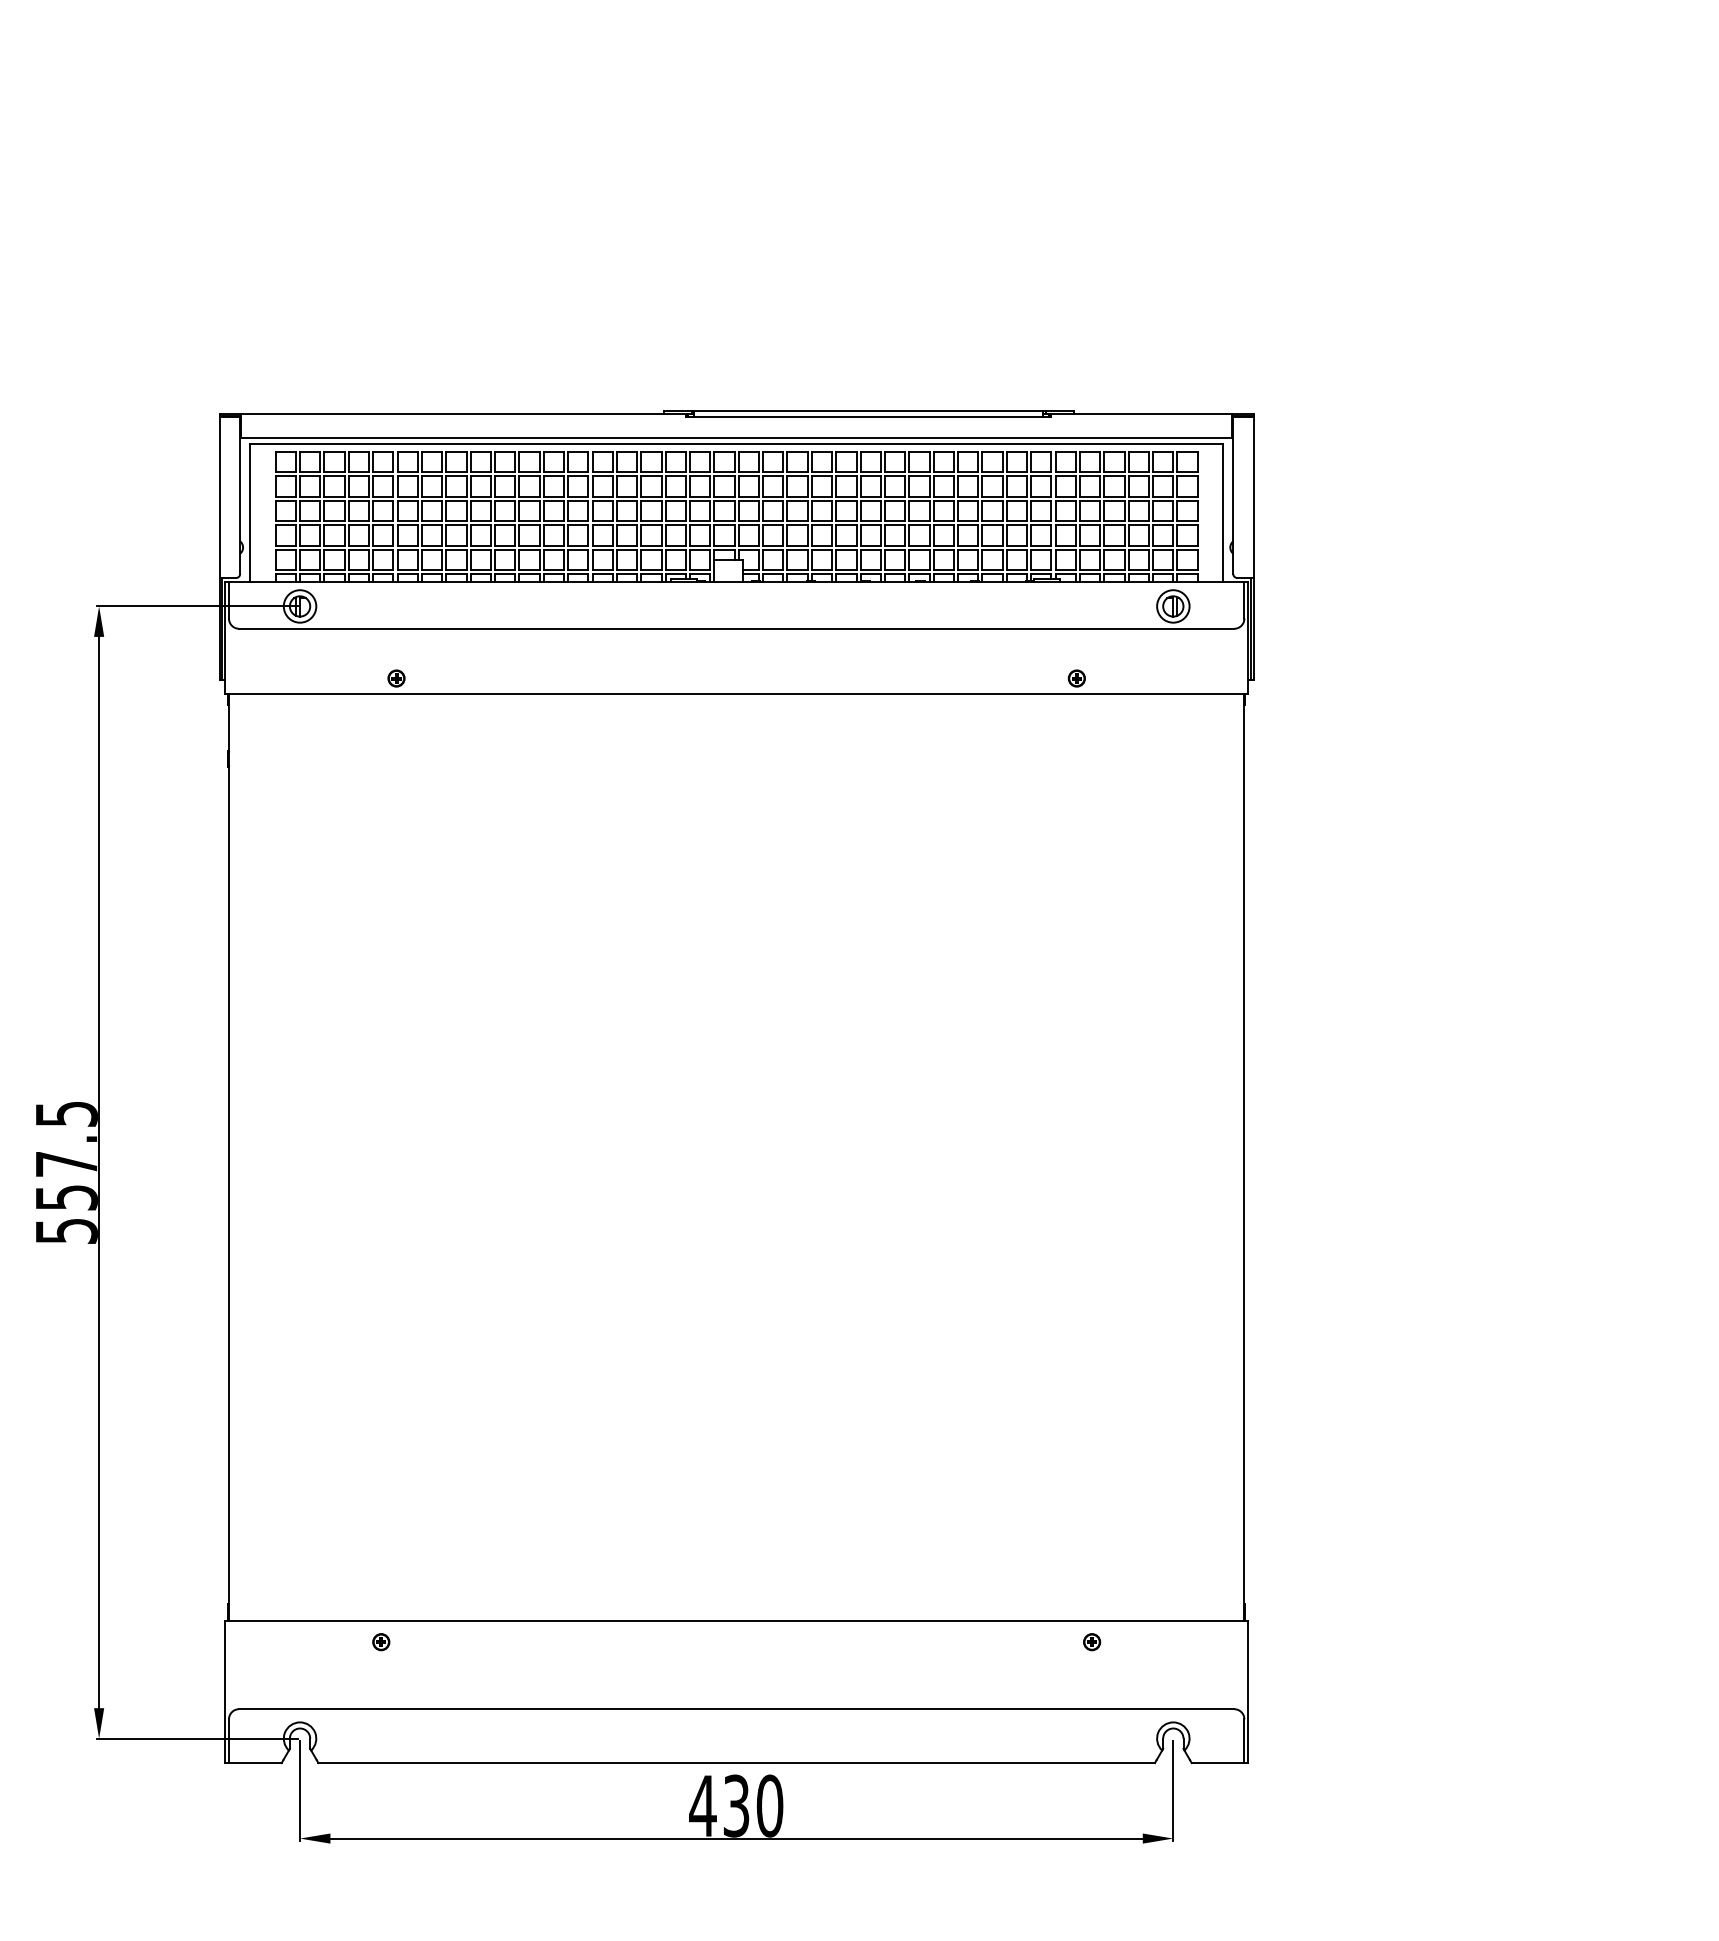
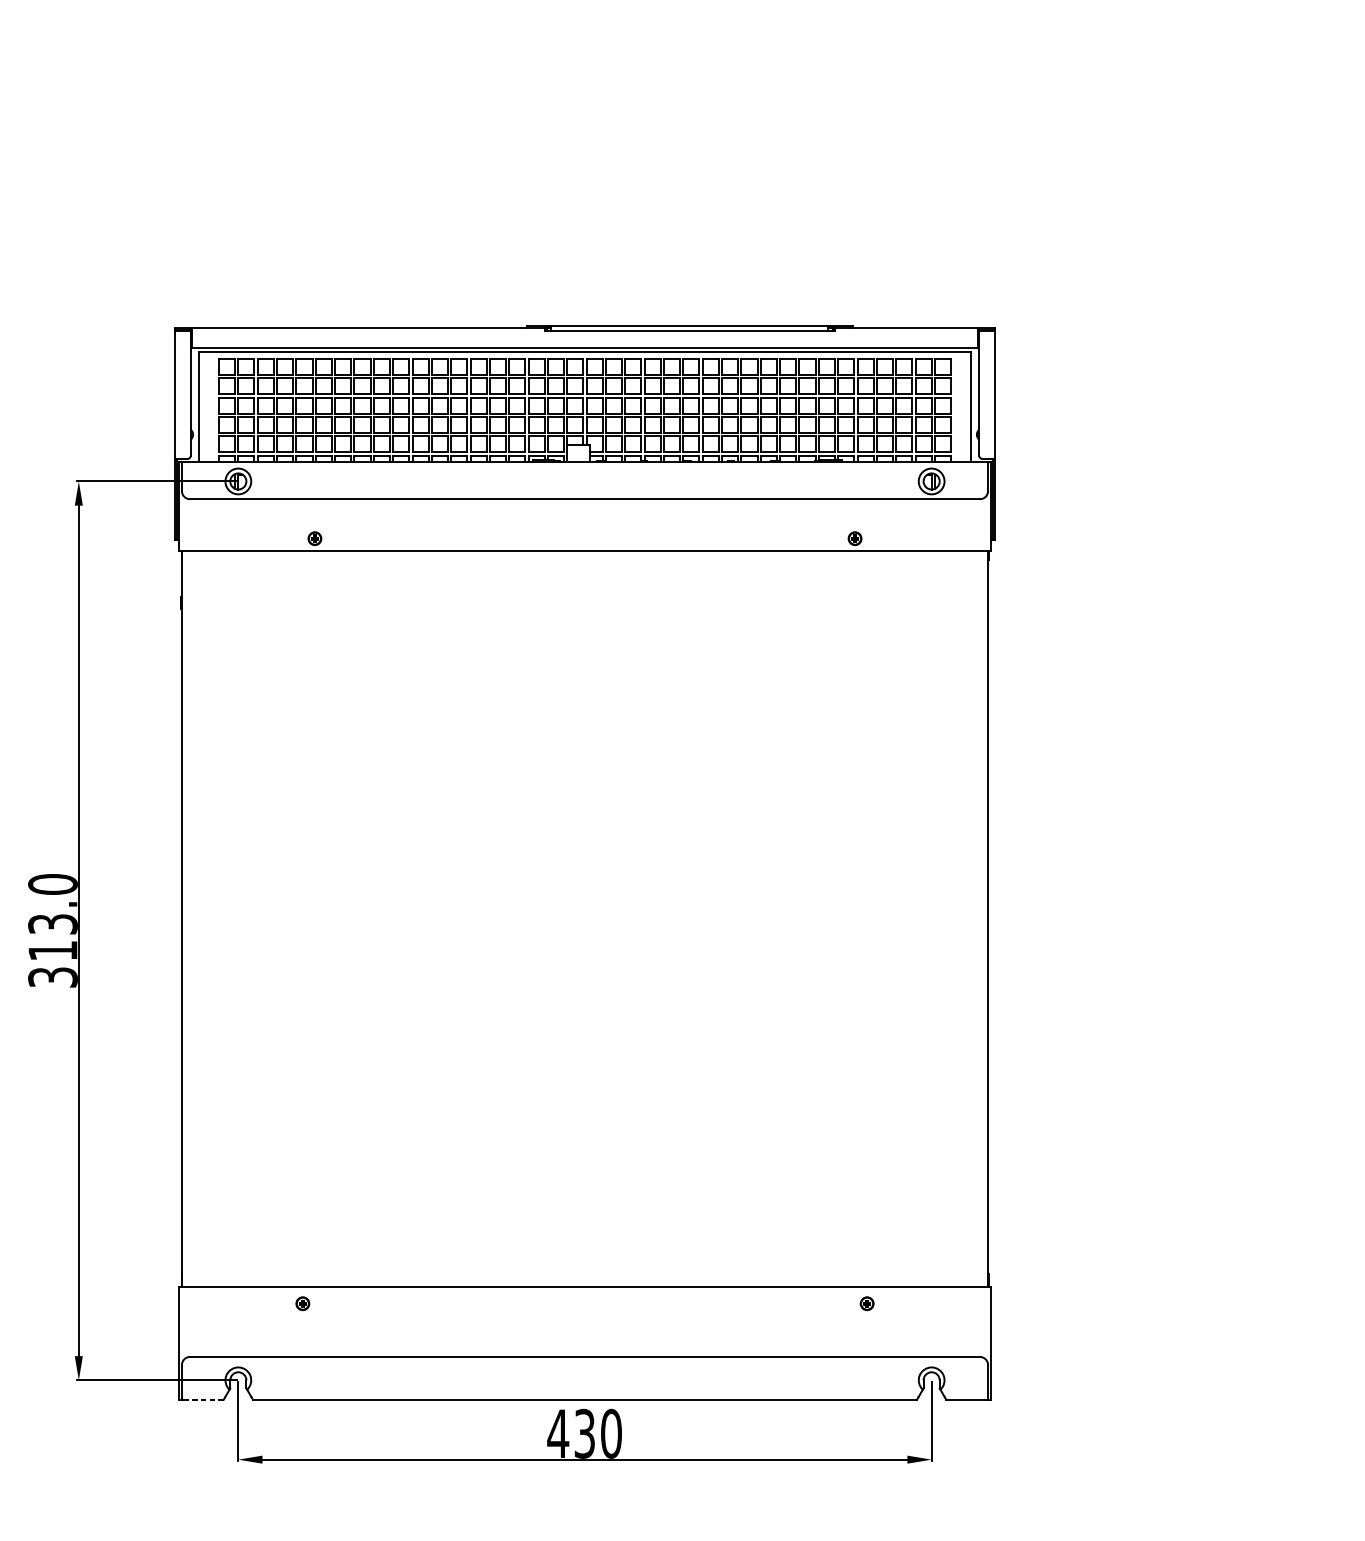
text: (66, 1171) -> (52, 930), 557.5 -> 313.0
line: (254, 1763) -> (202, 1400), solid -> dashed

